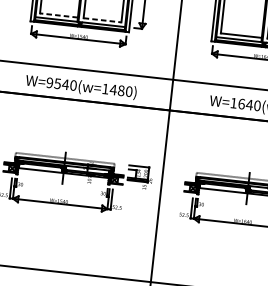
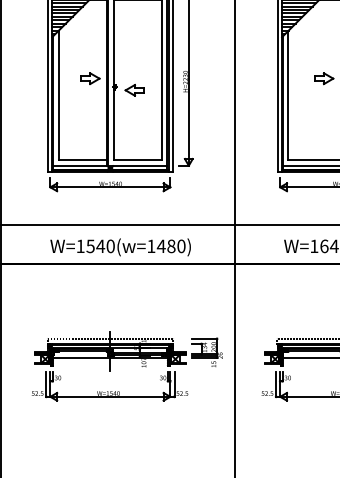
line: (58, 15) -> (82, 160), dashed -> solid
line: (102, 20) -> (138, 160), dashed -> solid
text: (49, 83) -> (80, 246), W=9540(w=1480) -> W=1540(w=1480)

